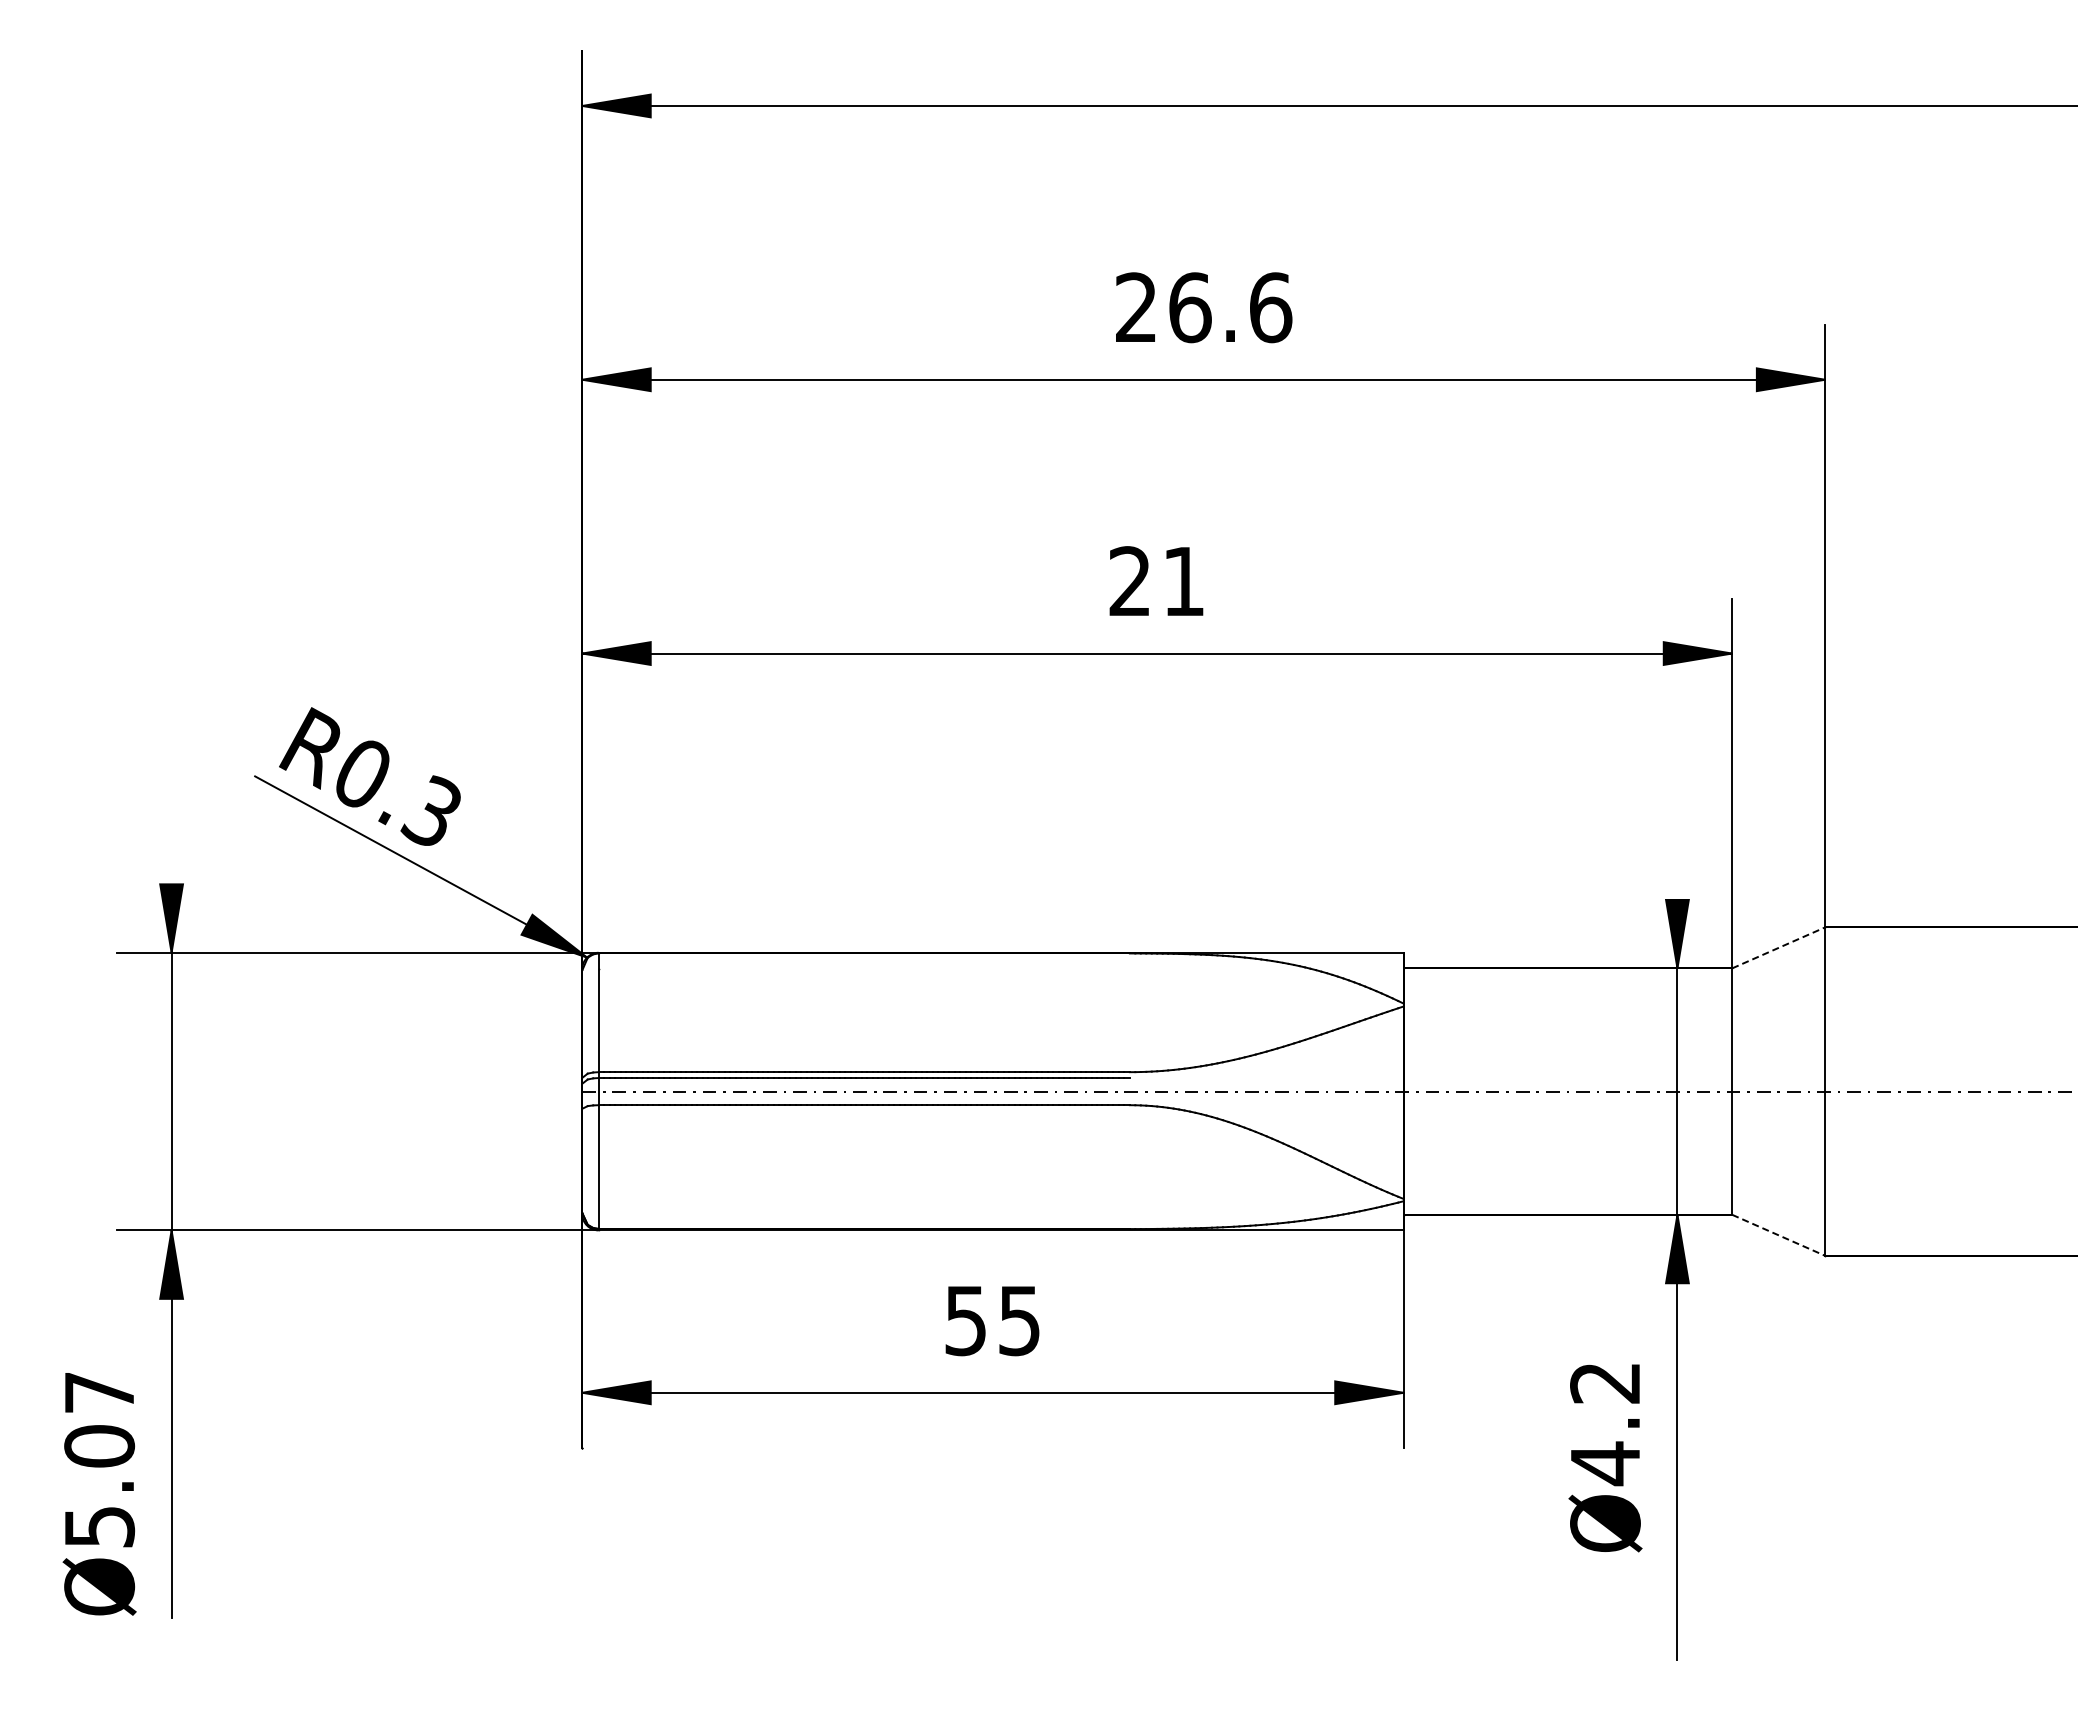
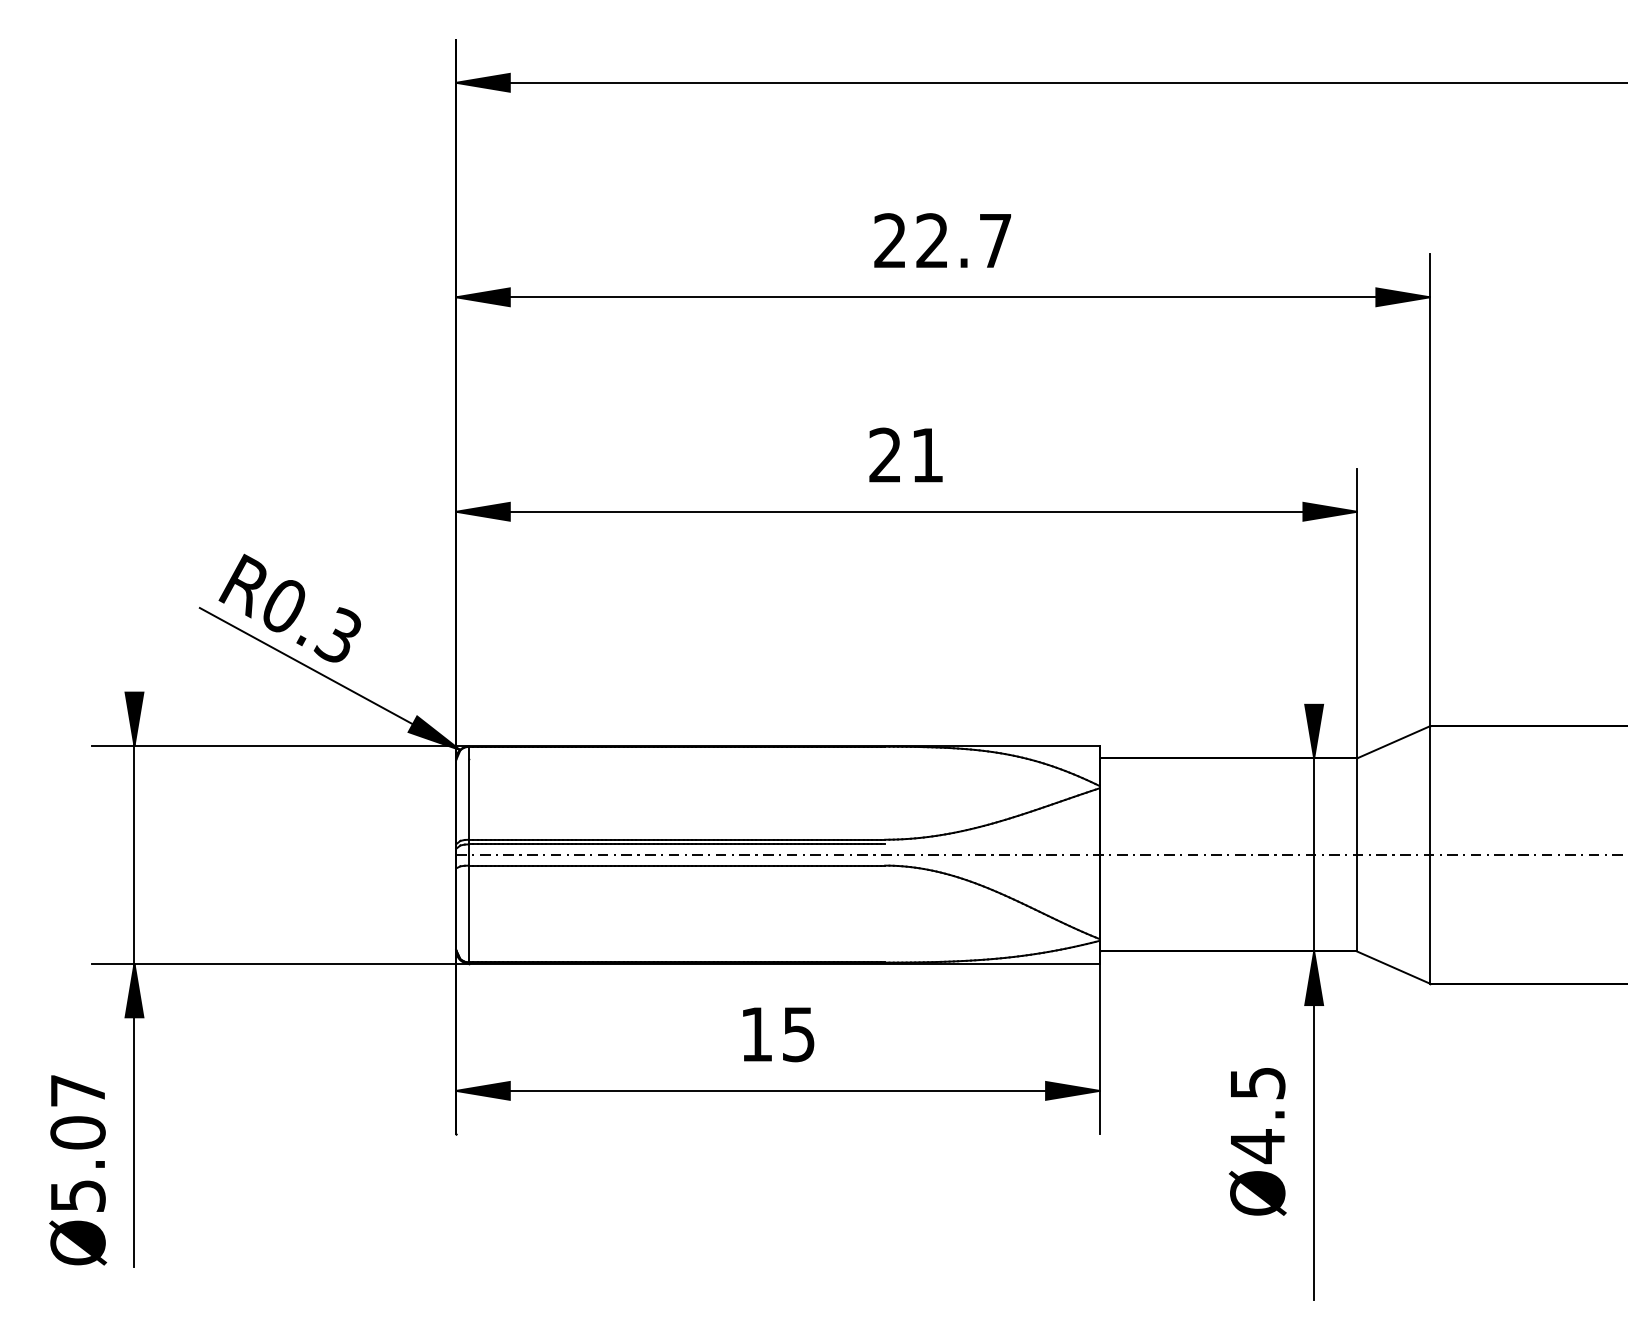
text: (1230, 307) -> (964, 240), 26.6 -> 22.7
line: (1778, 947) -> (1393, 742), dashed -> solid
line: (1778, 1235) -> (1393, 967), dashed -> solid
text: (965, 1321) -> (756, 1035), 55 -> 15
text: (1605, 1383) -> (1257, 1083), Ø4.2 -> Ø4.5

